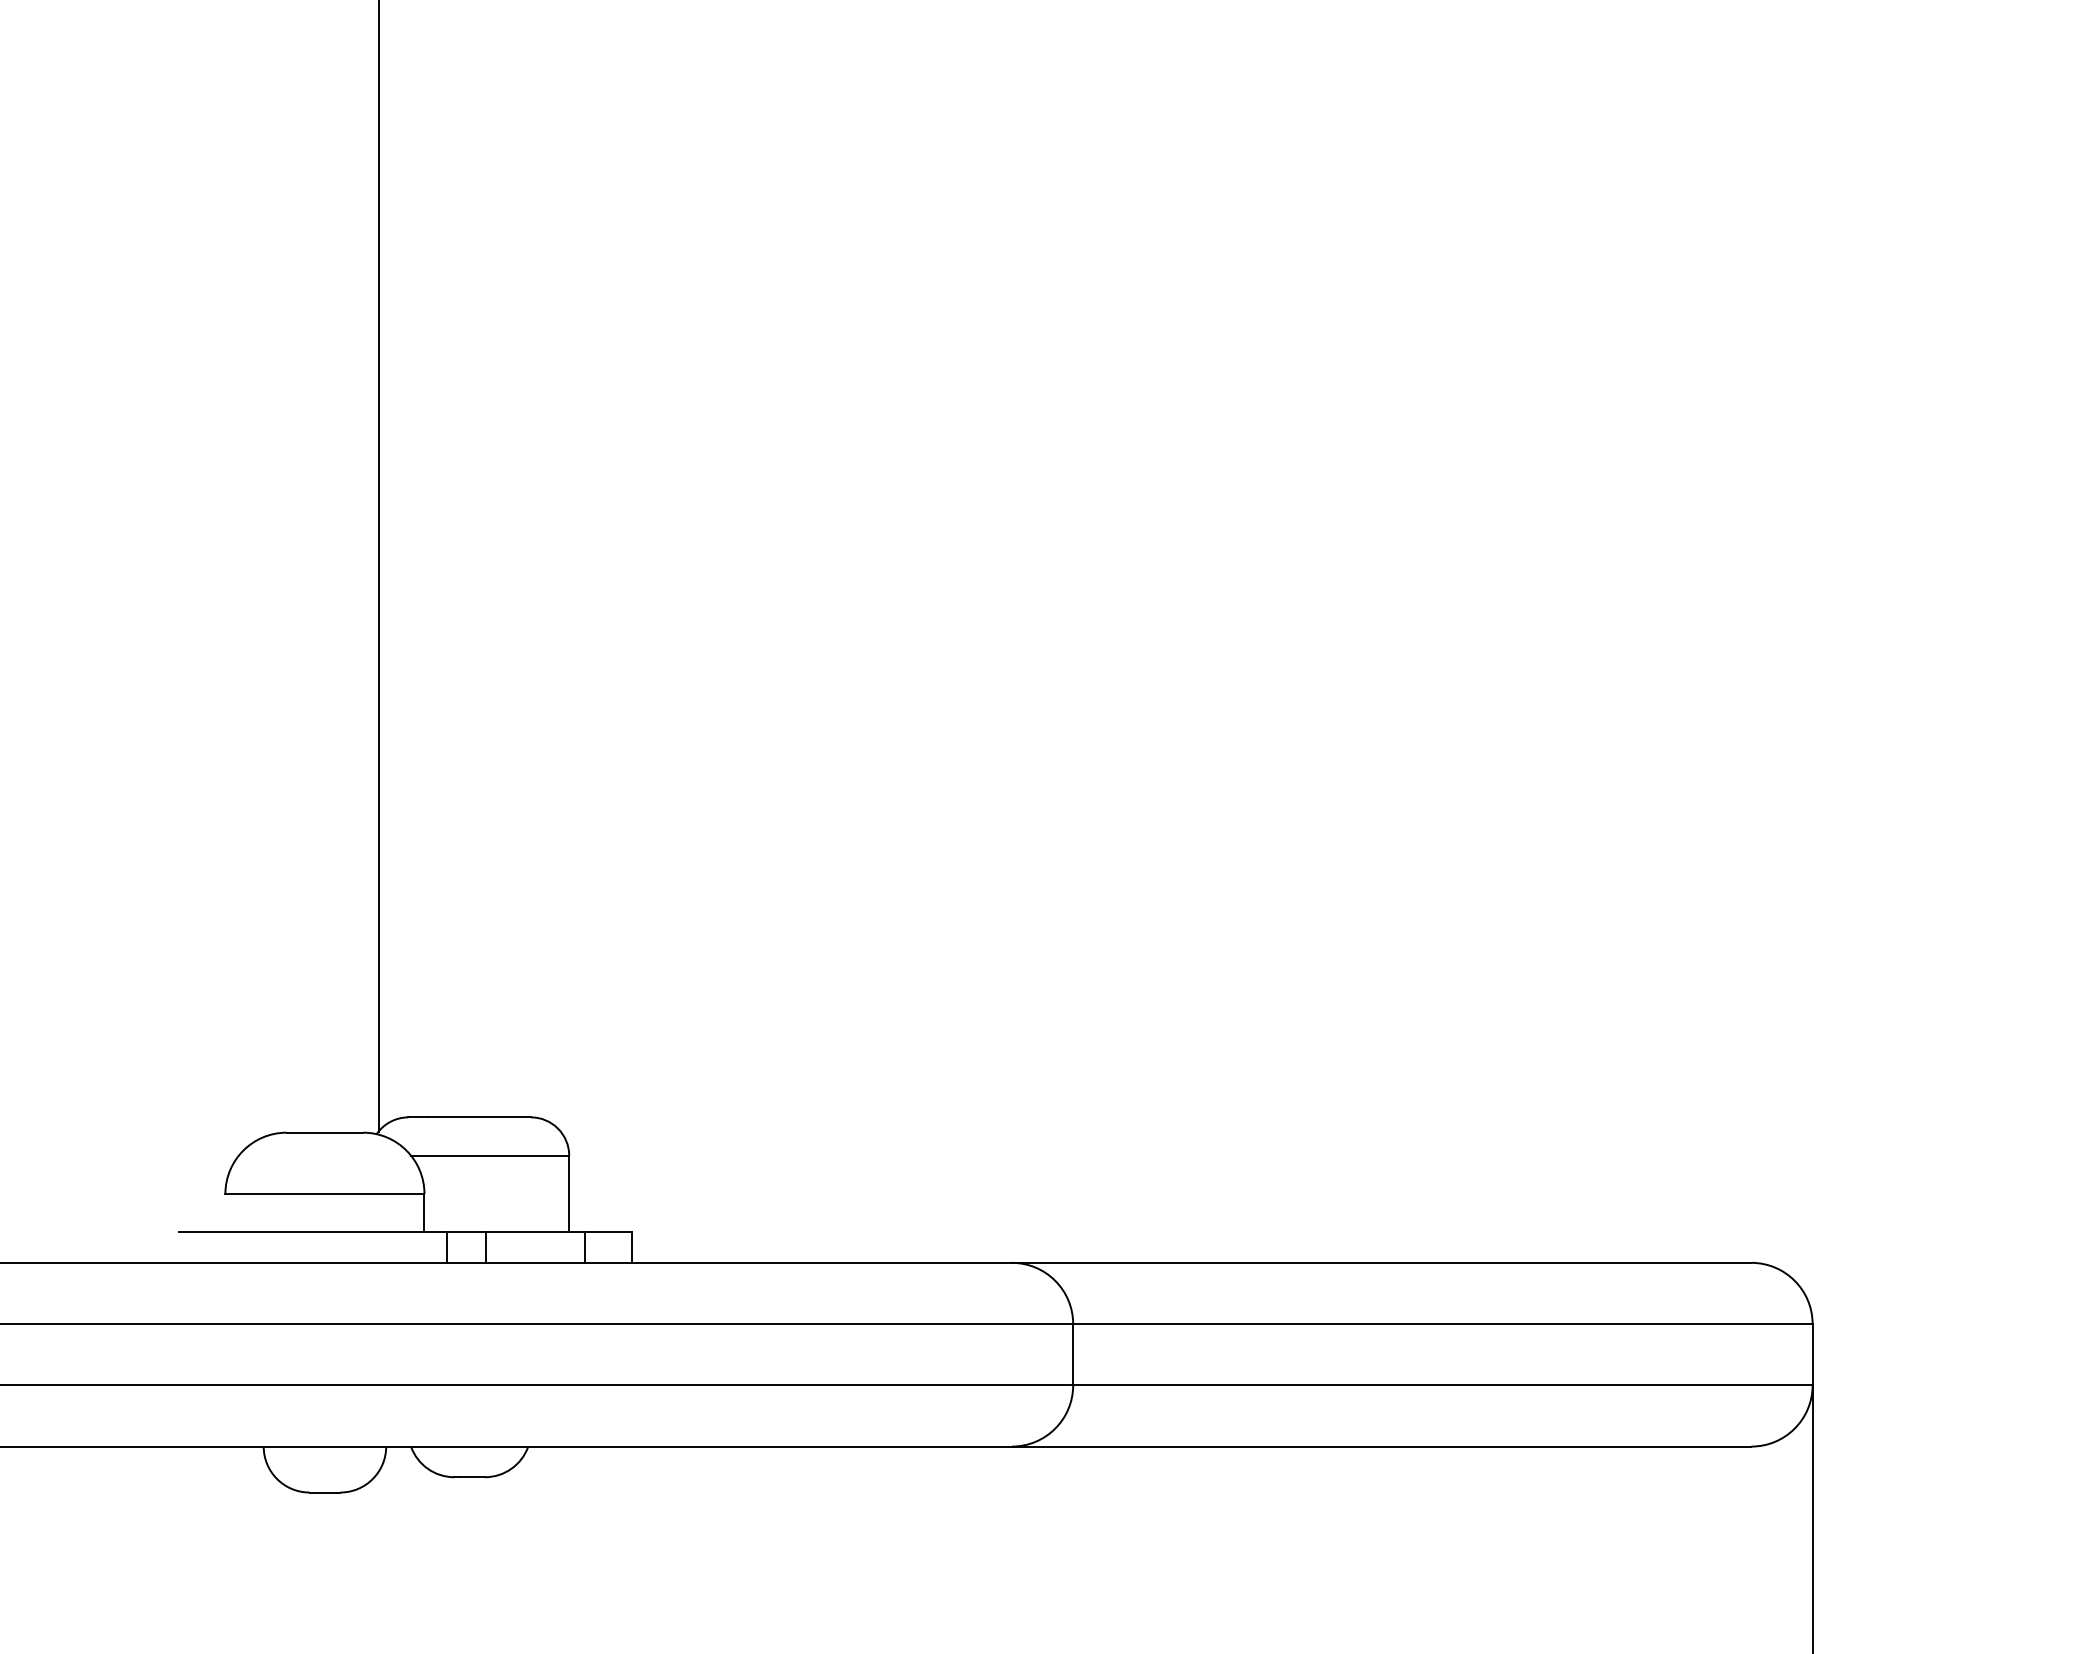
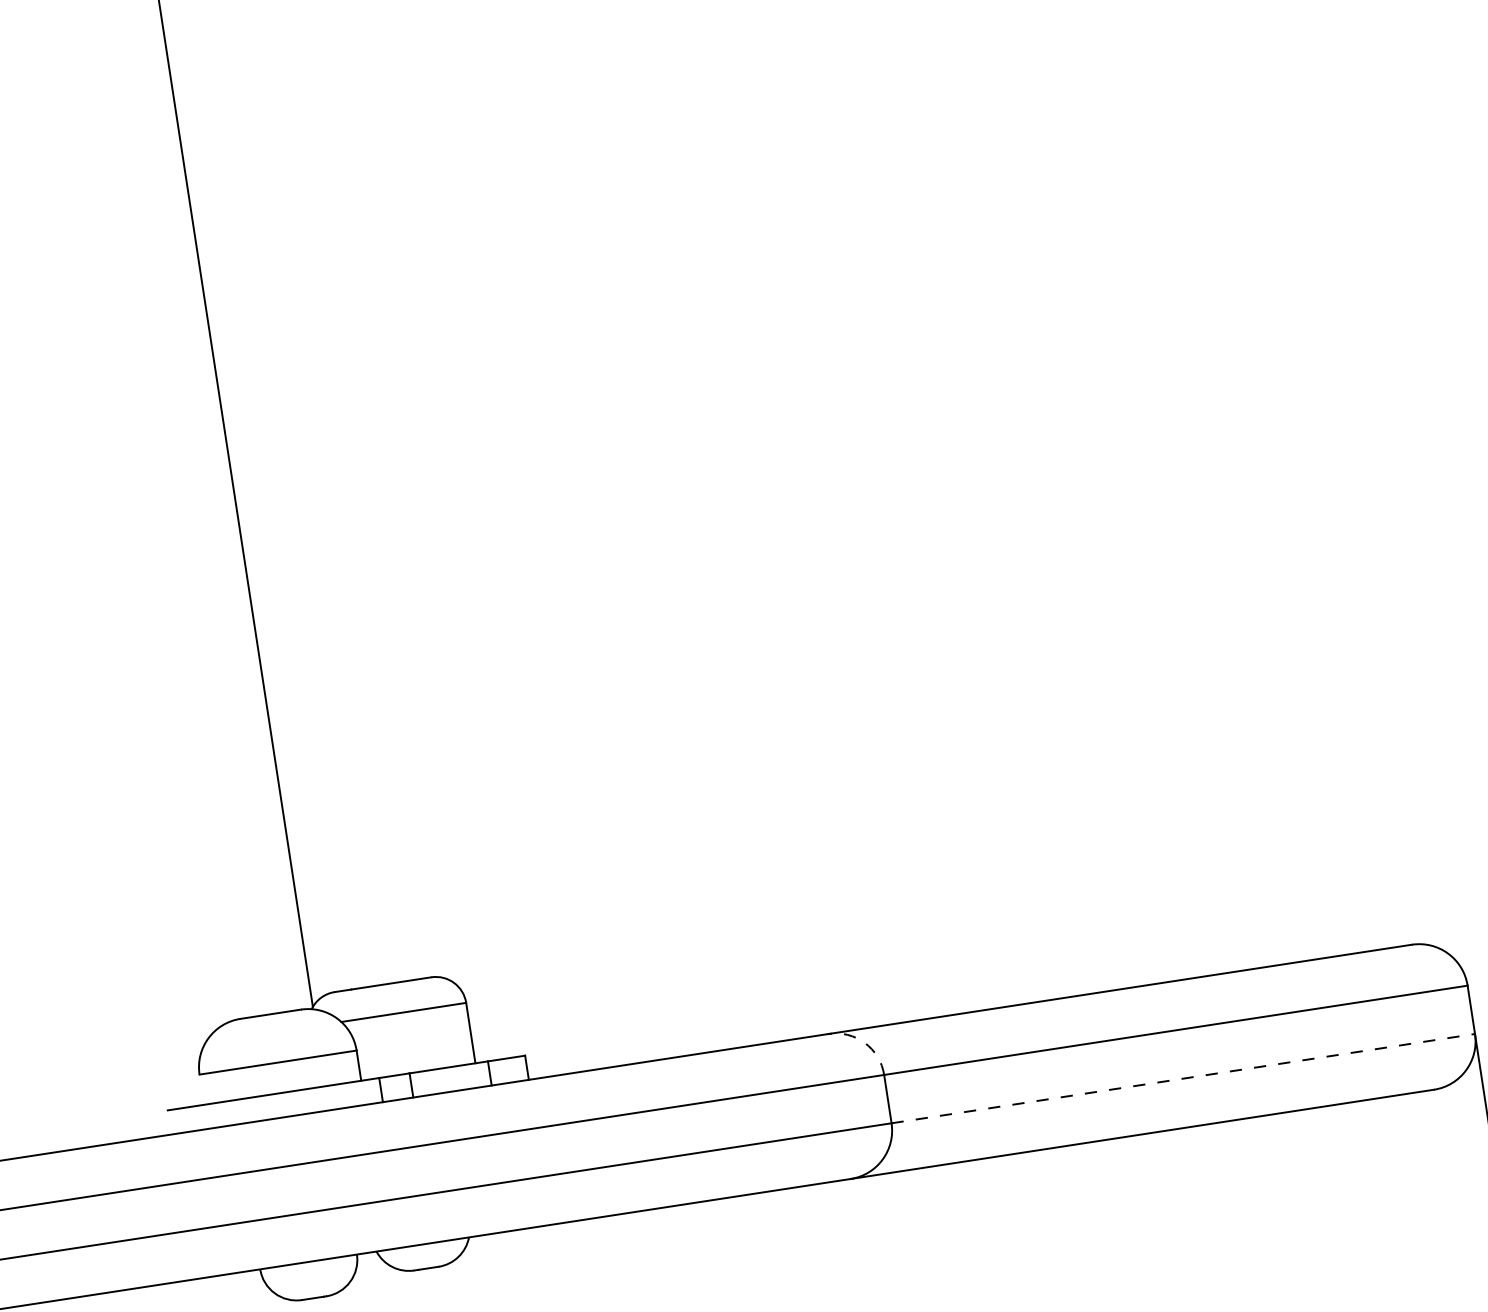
arc: (1055, 1280) -> (864, 1042), solid -> dashed
line: (1442, 1385) -> (1182, 1078), solid -> dashed

